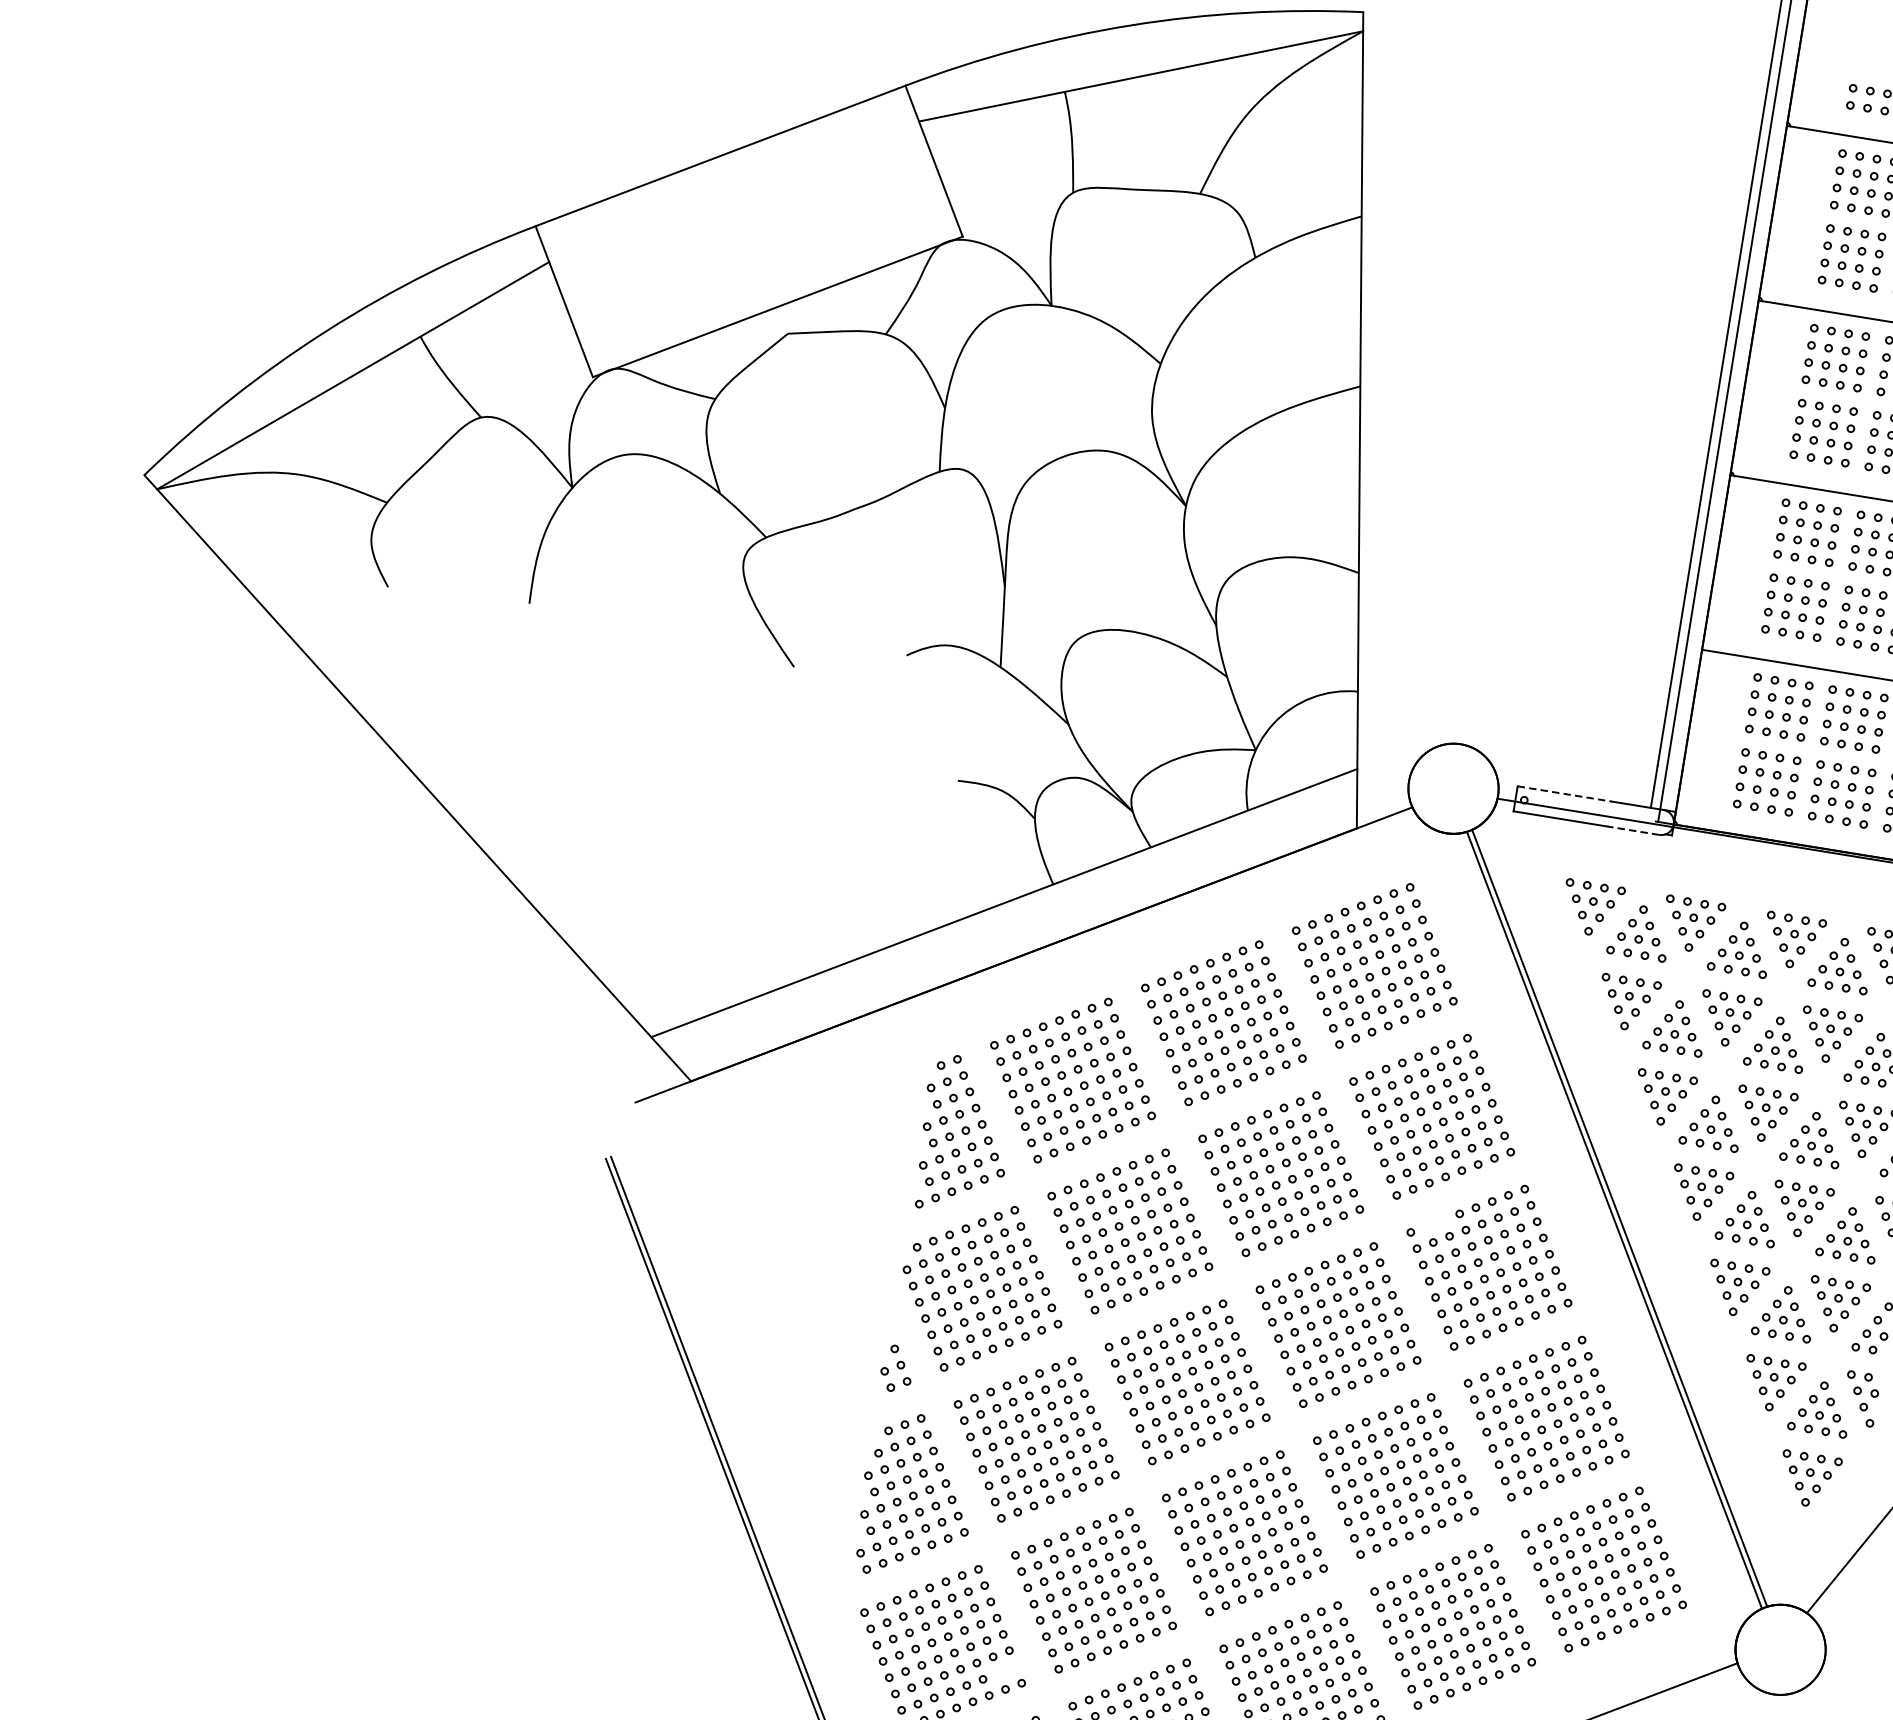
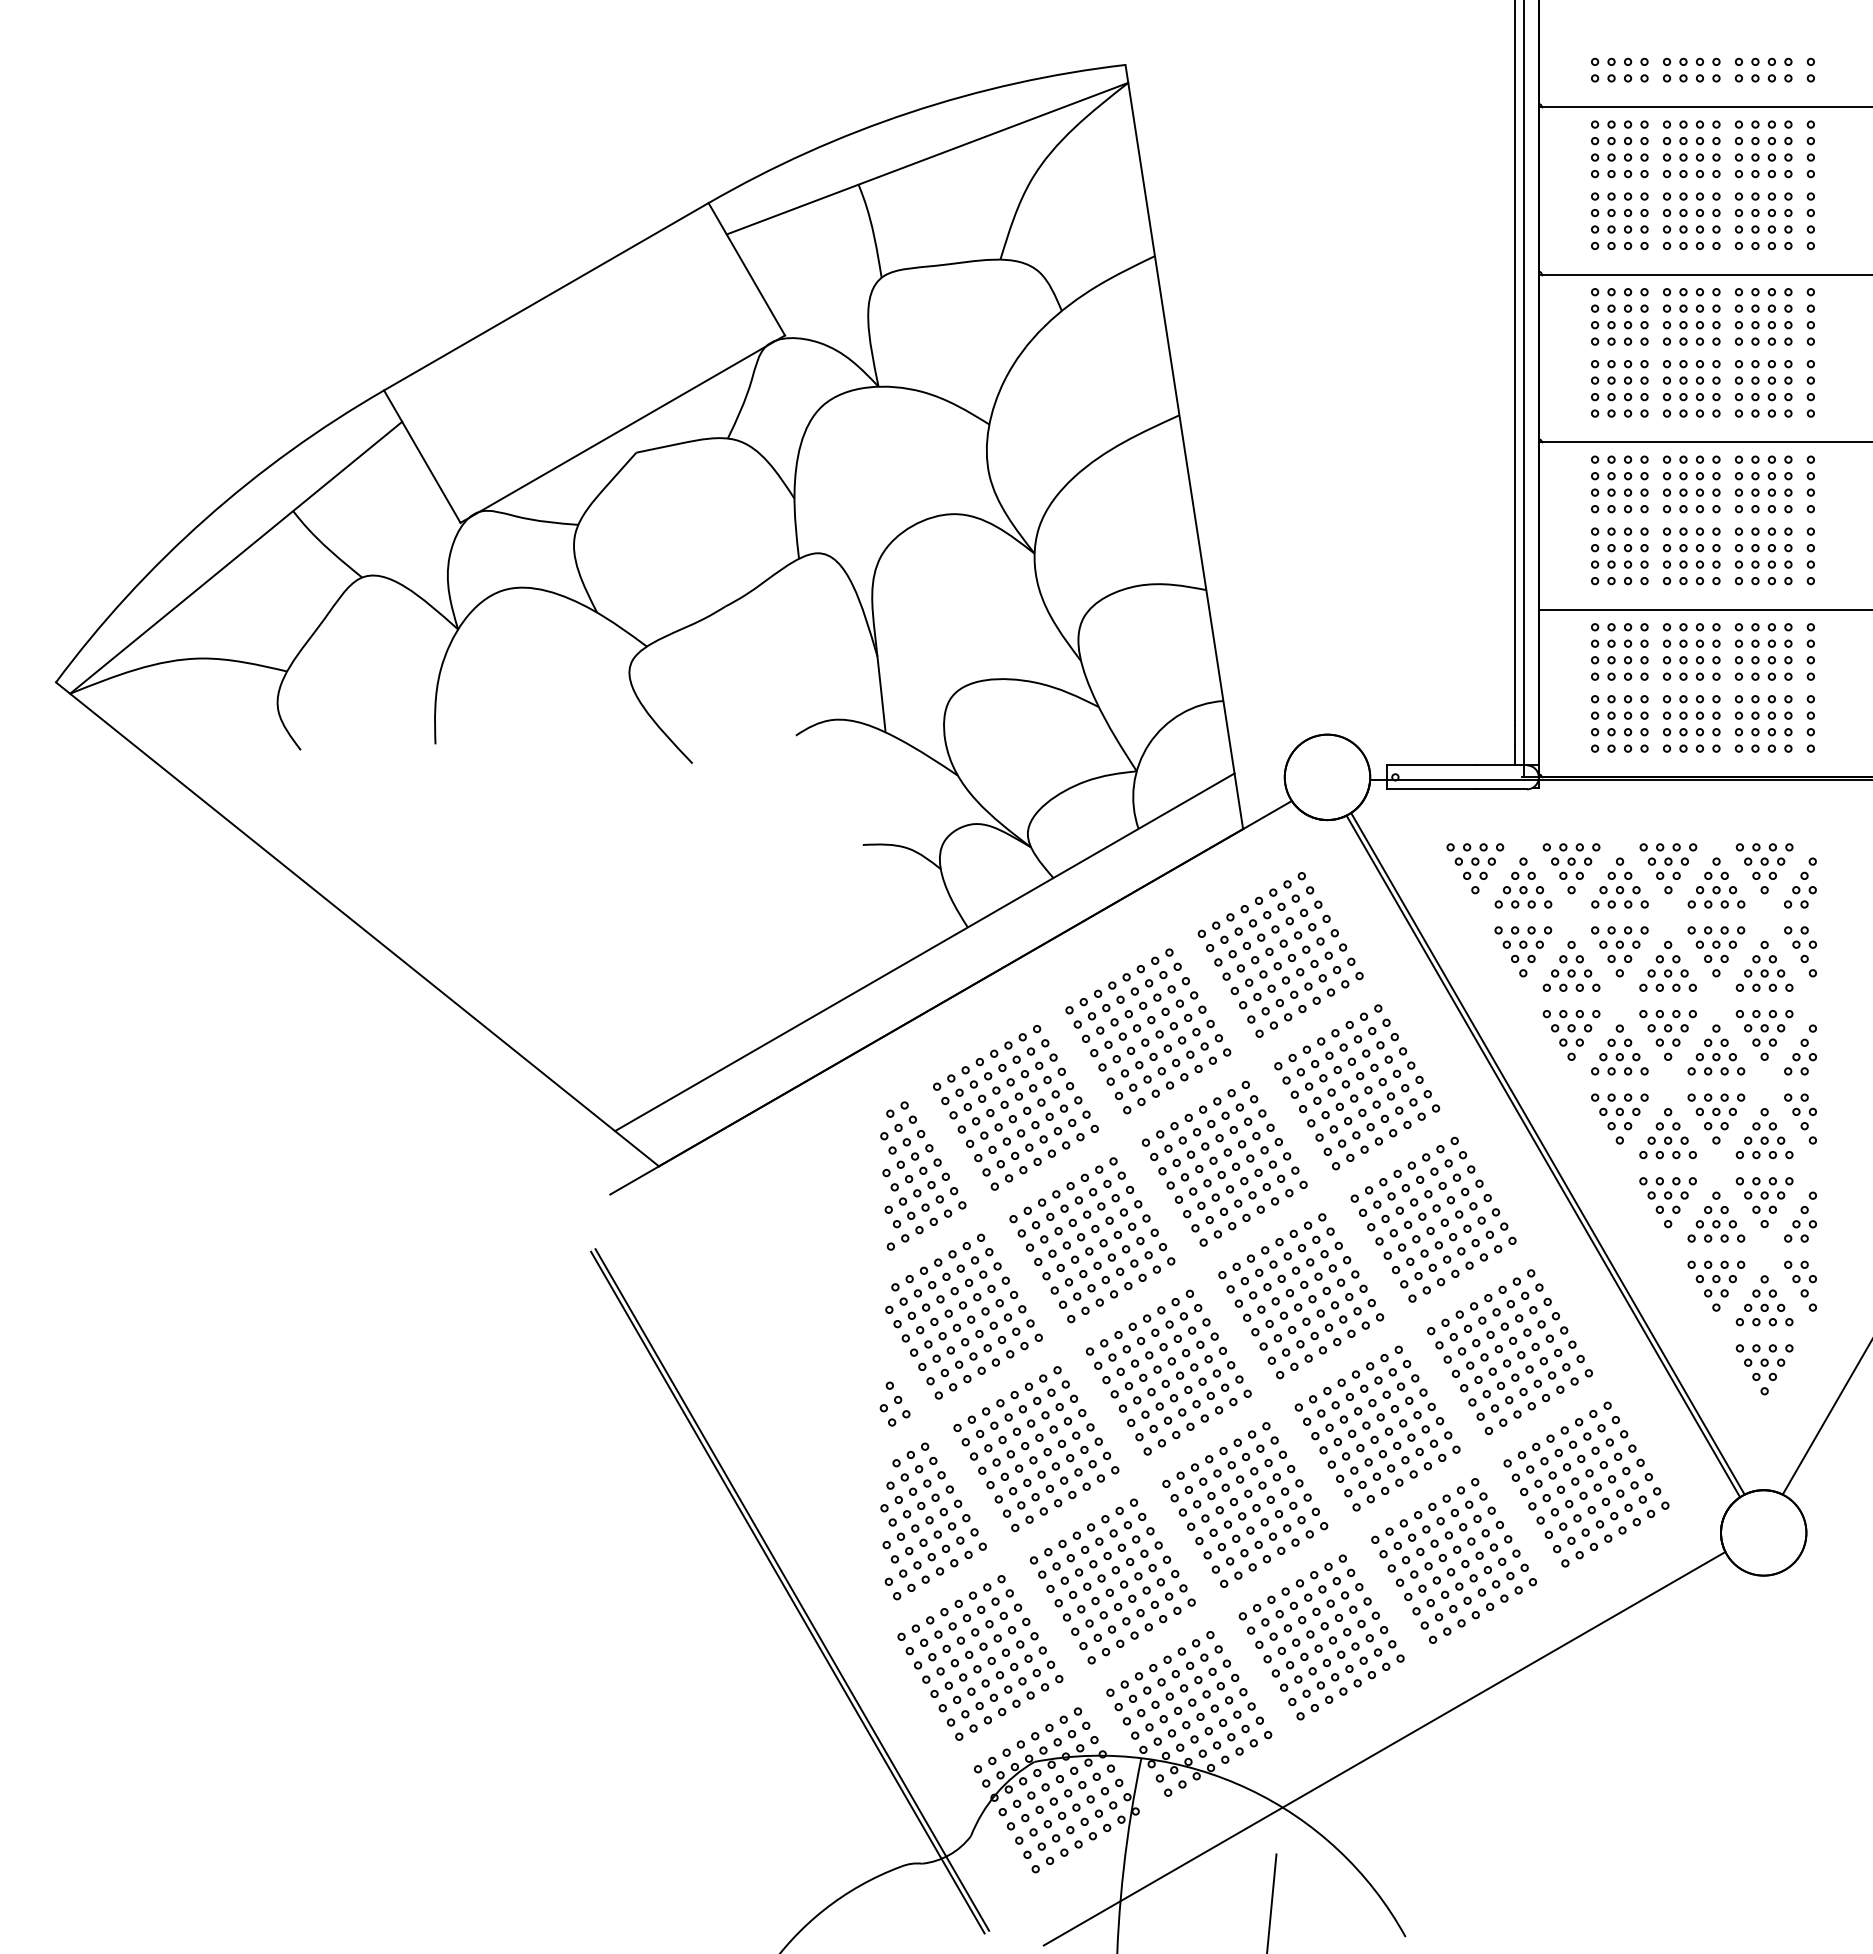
line: (1564, 794) -> (1432, 765), dashed -> solid
line: (1633, 830) -> (1502, 789), dashed -> solid
part: (1435, 1223) -> (1376, 1186), added
part: (1007, 1669) -> (1043, 1668), added

